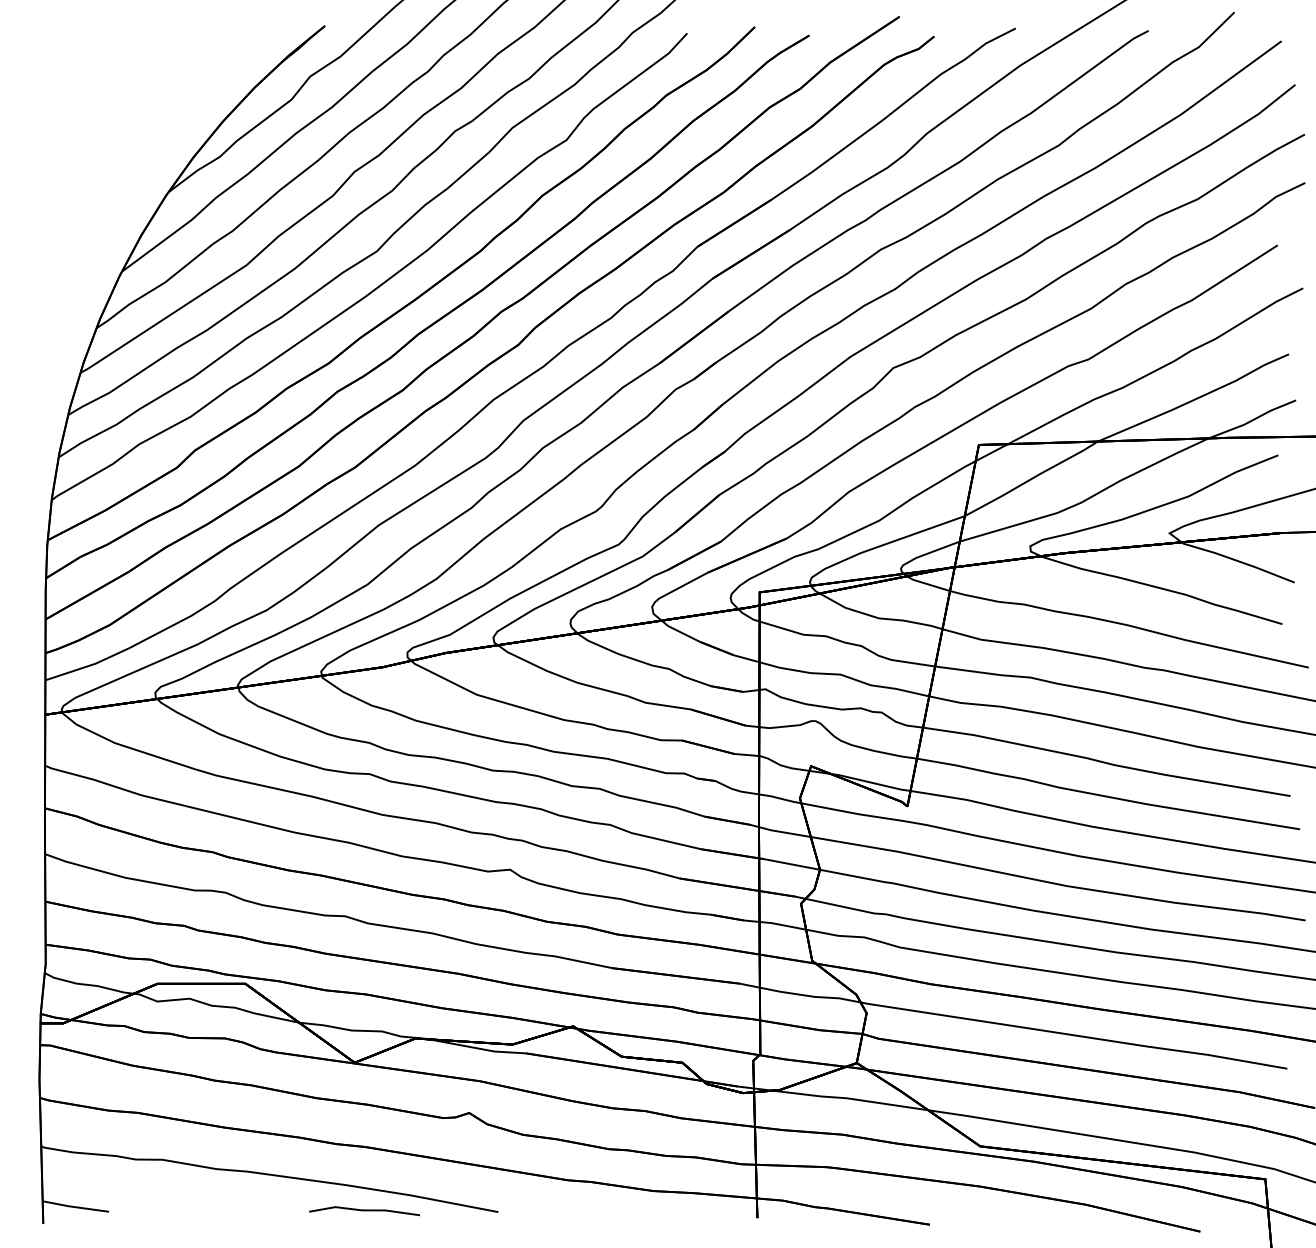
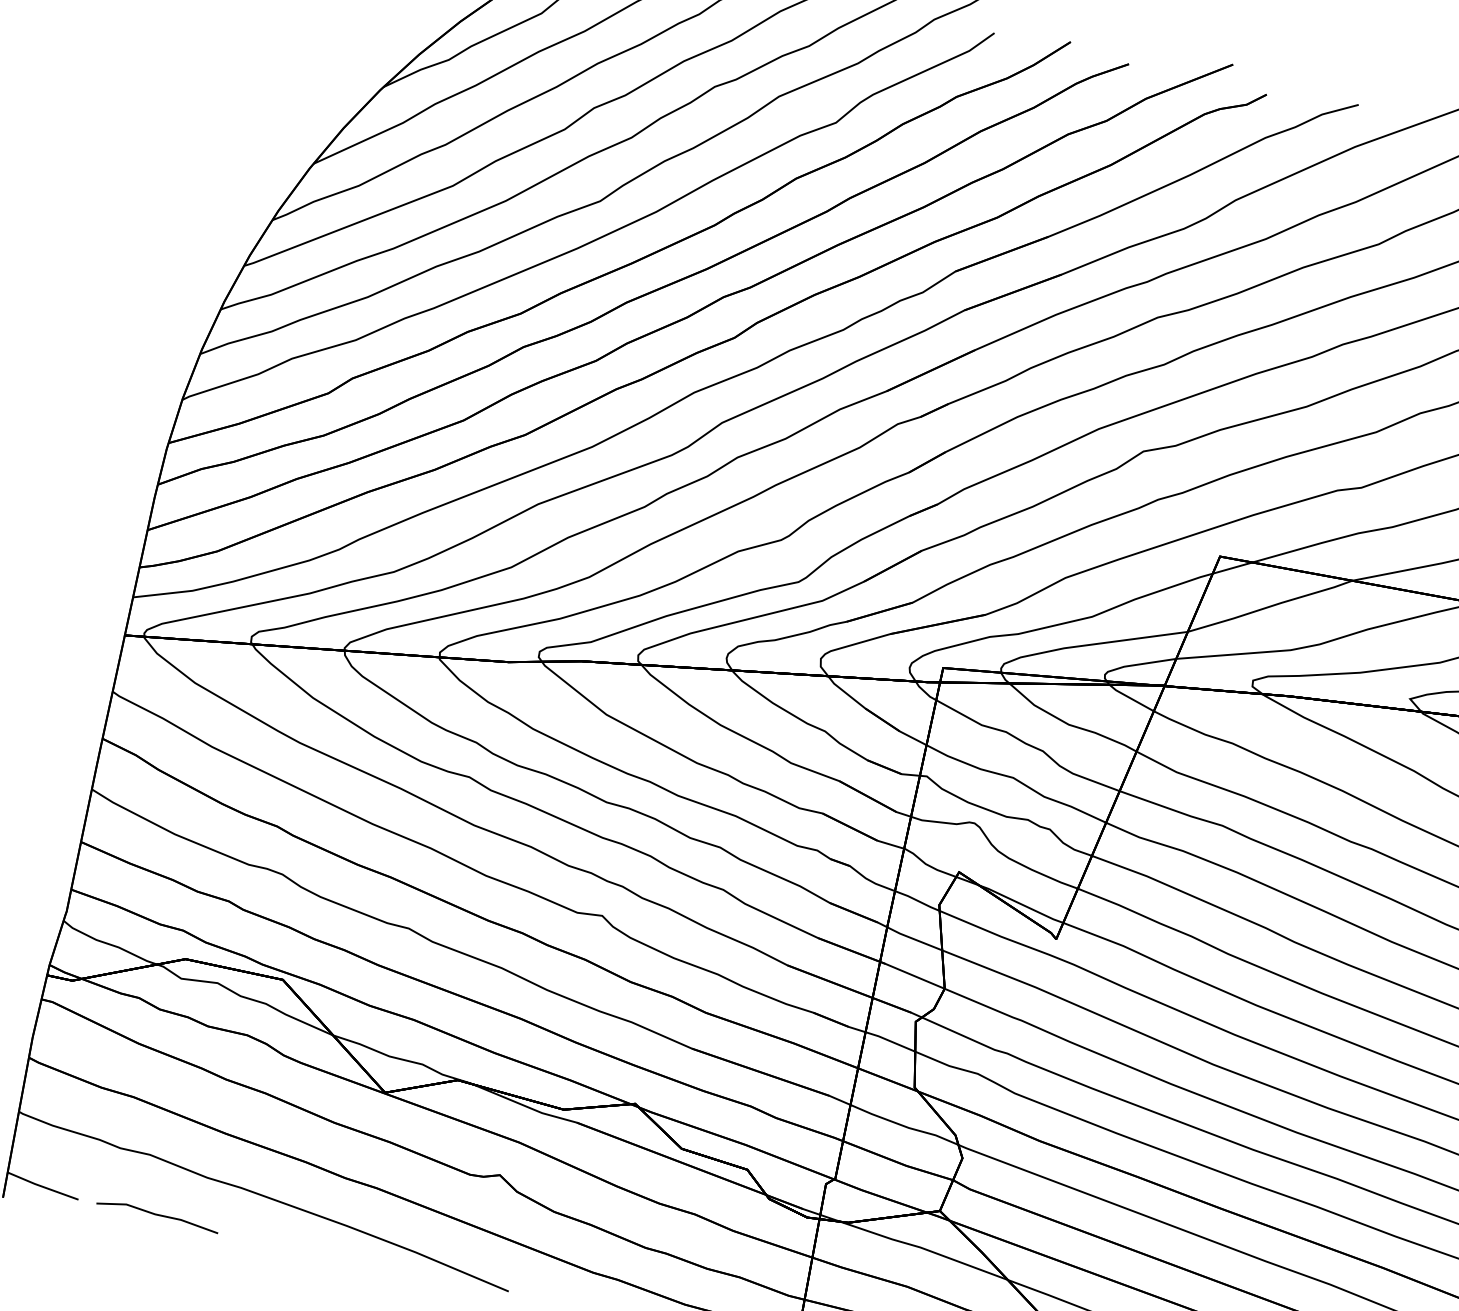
line: (364, 1211) -> (157, 1216), moved

